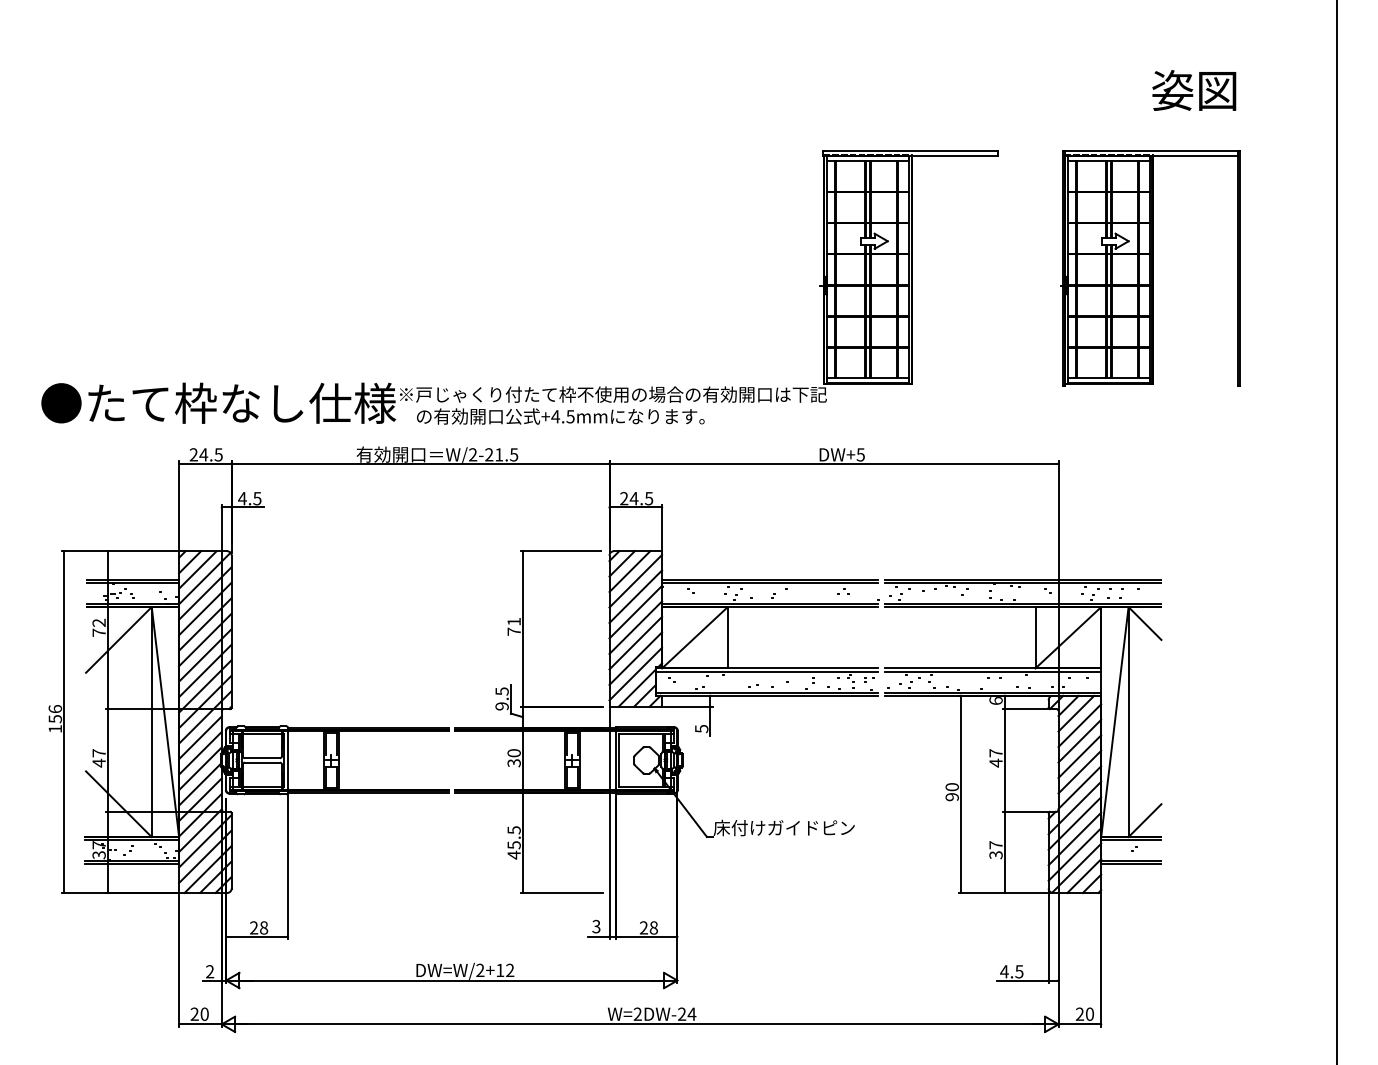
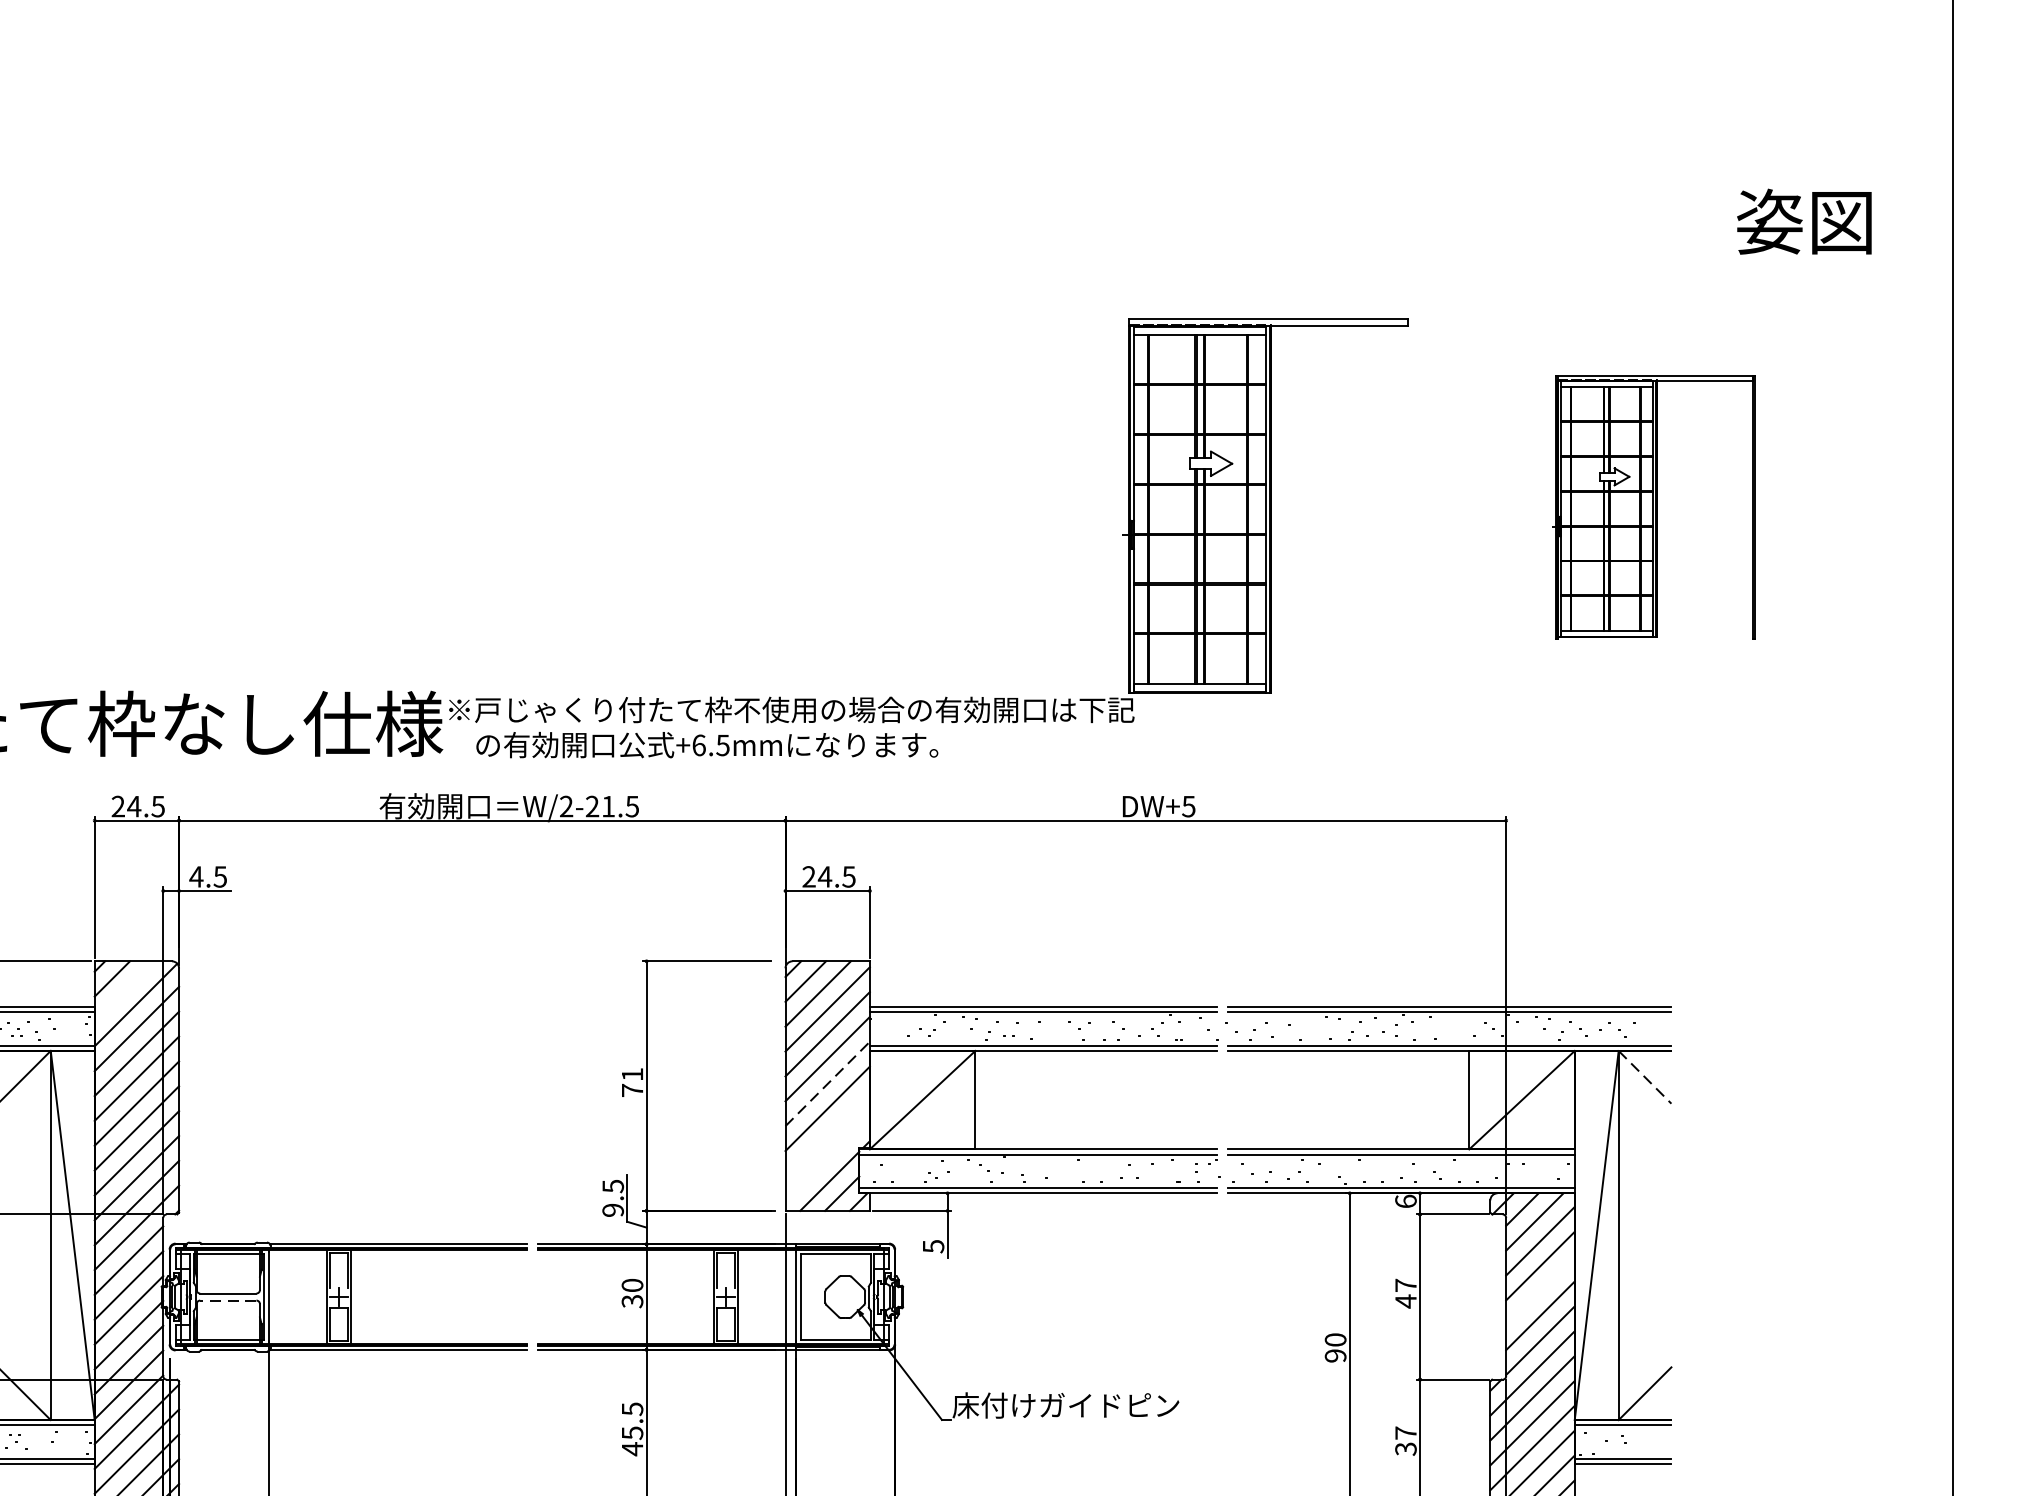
text: (1194, 90) -> (1804, 221), moved
part: (1150, 268) -> (1653, 507), size x0.7
text: (555, 416) -> (698, 745), +4.5mm -> +6.5mm
line: (197, 569) -> (124, 990), removed
line: (1145, 623) -> (1645, 1077), solid -> dashed
line: (636, 627) -> (828, 1083), solid -> dashed
line: (635, 658) -> (827, 1133), removed
line: (635, 673) -> (827, 1157), removed
line: (1079, 756) -> (1539, 1290), removed
line: (262, 762) -> (228, 1300), solid -> dashed

